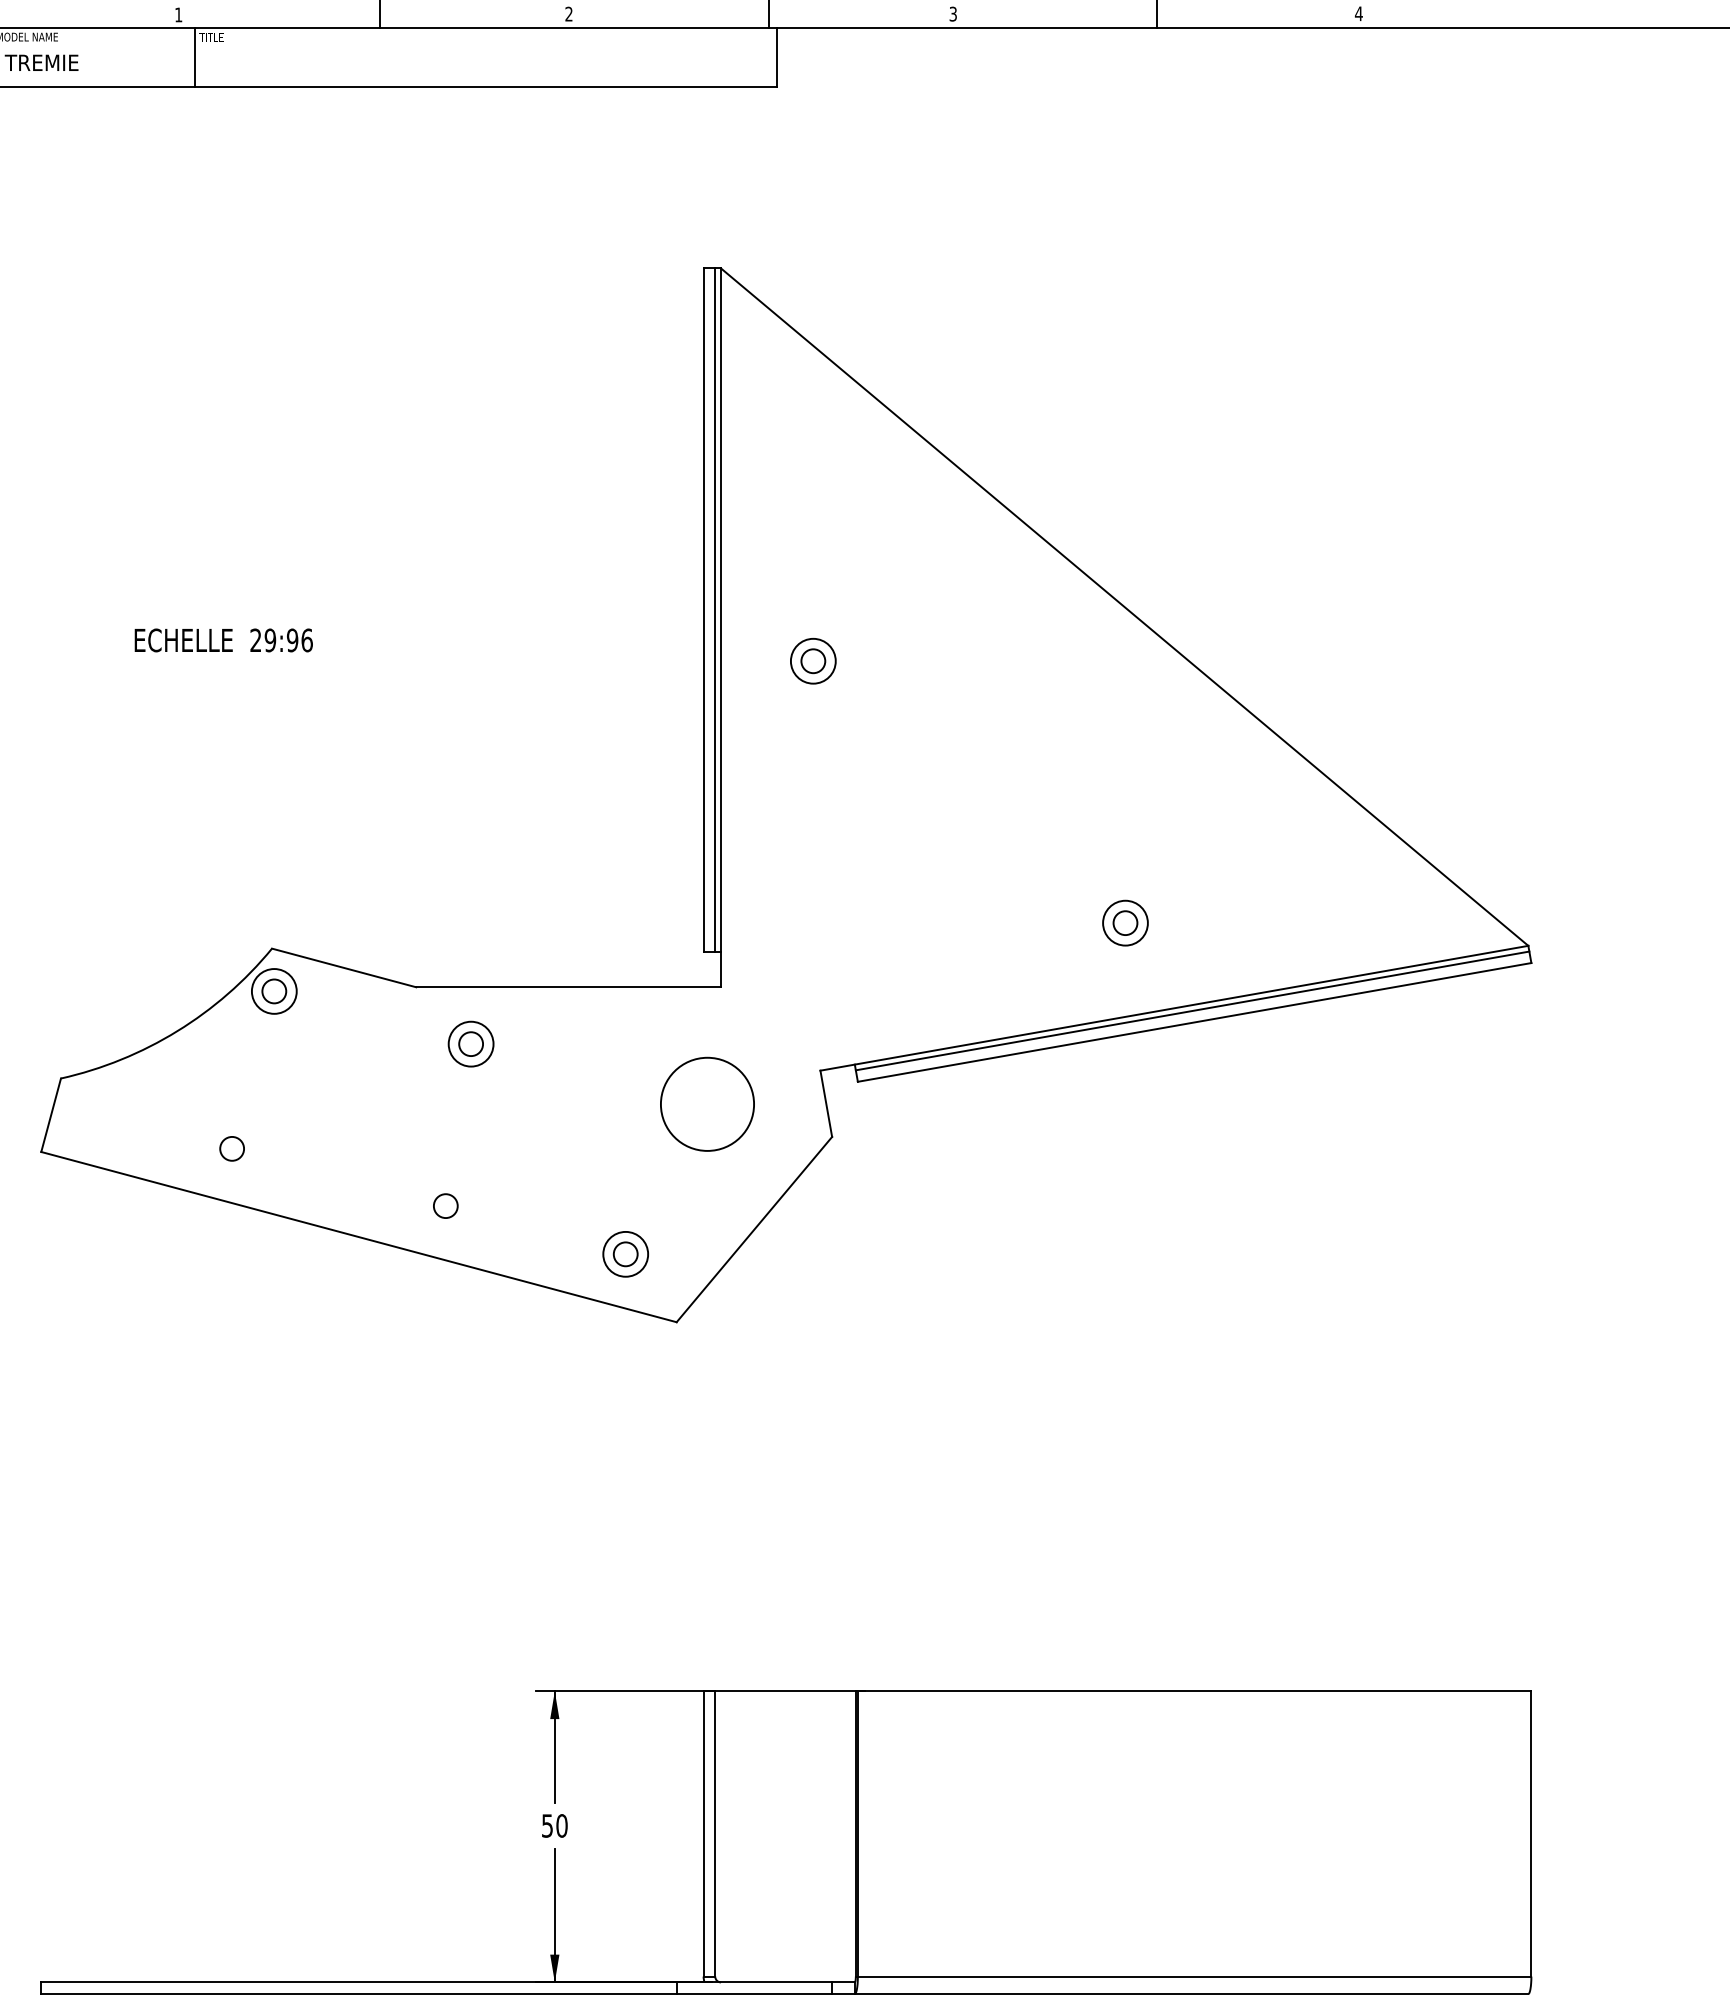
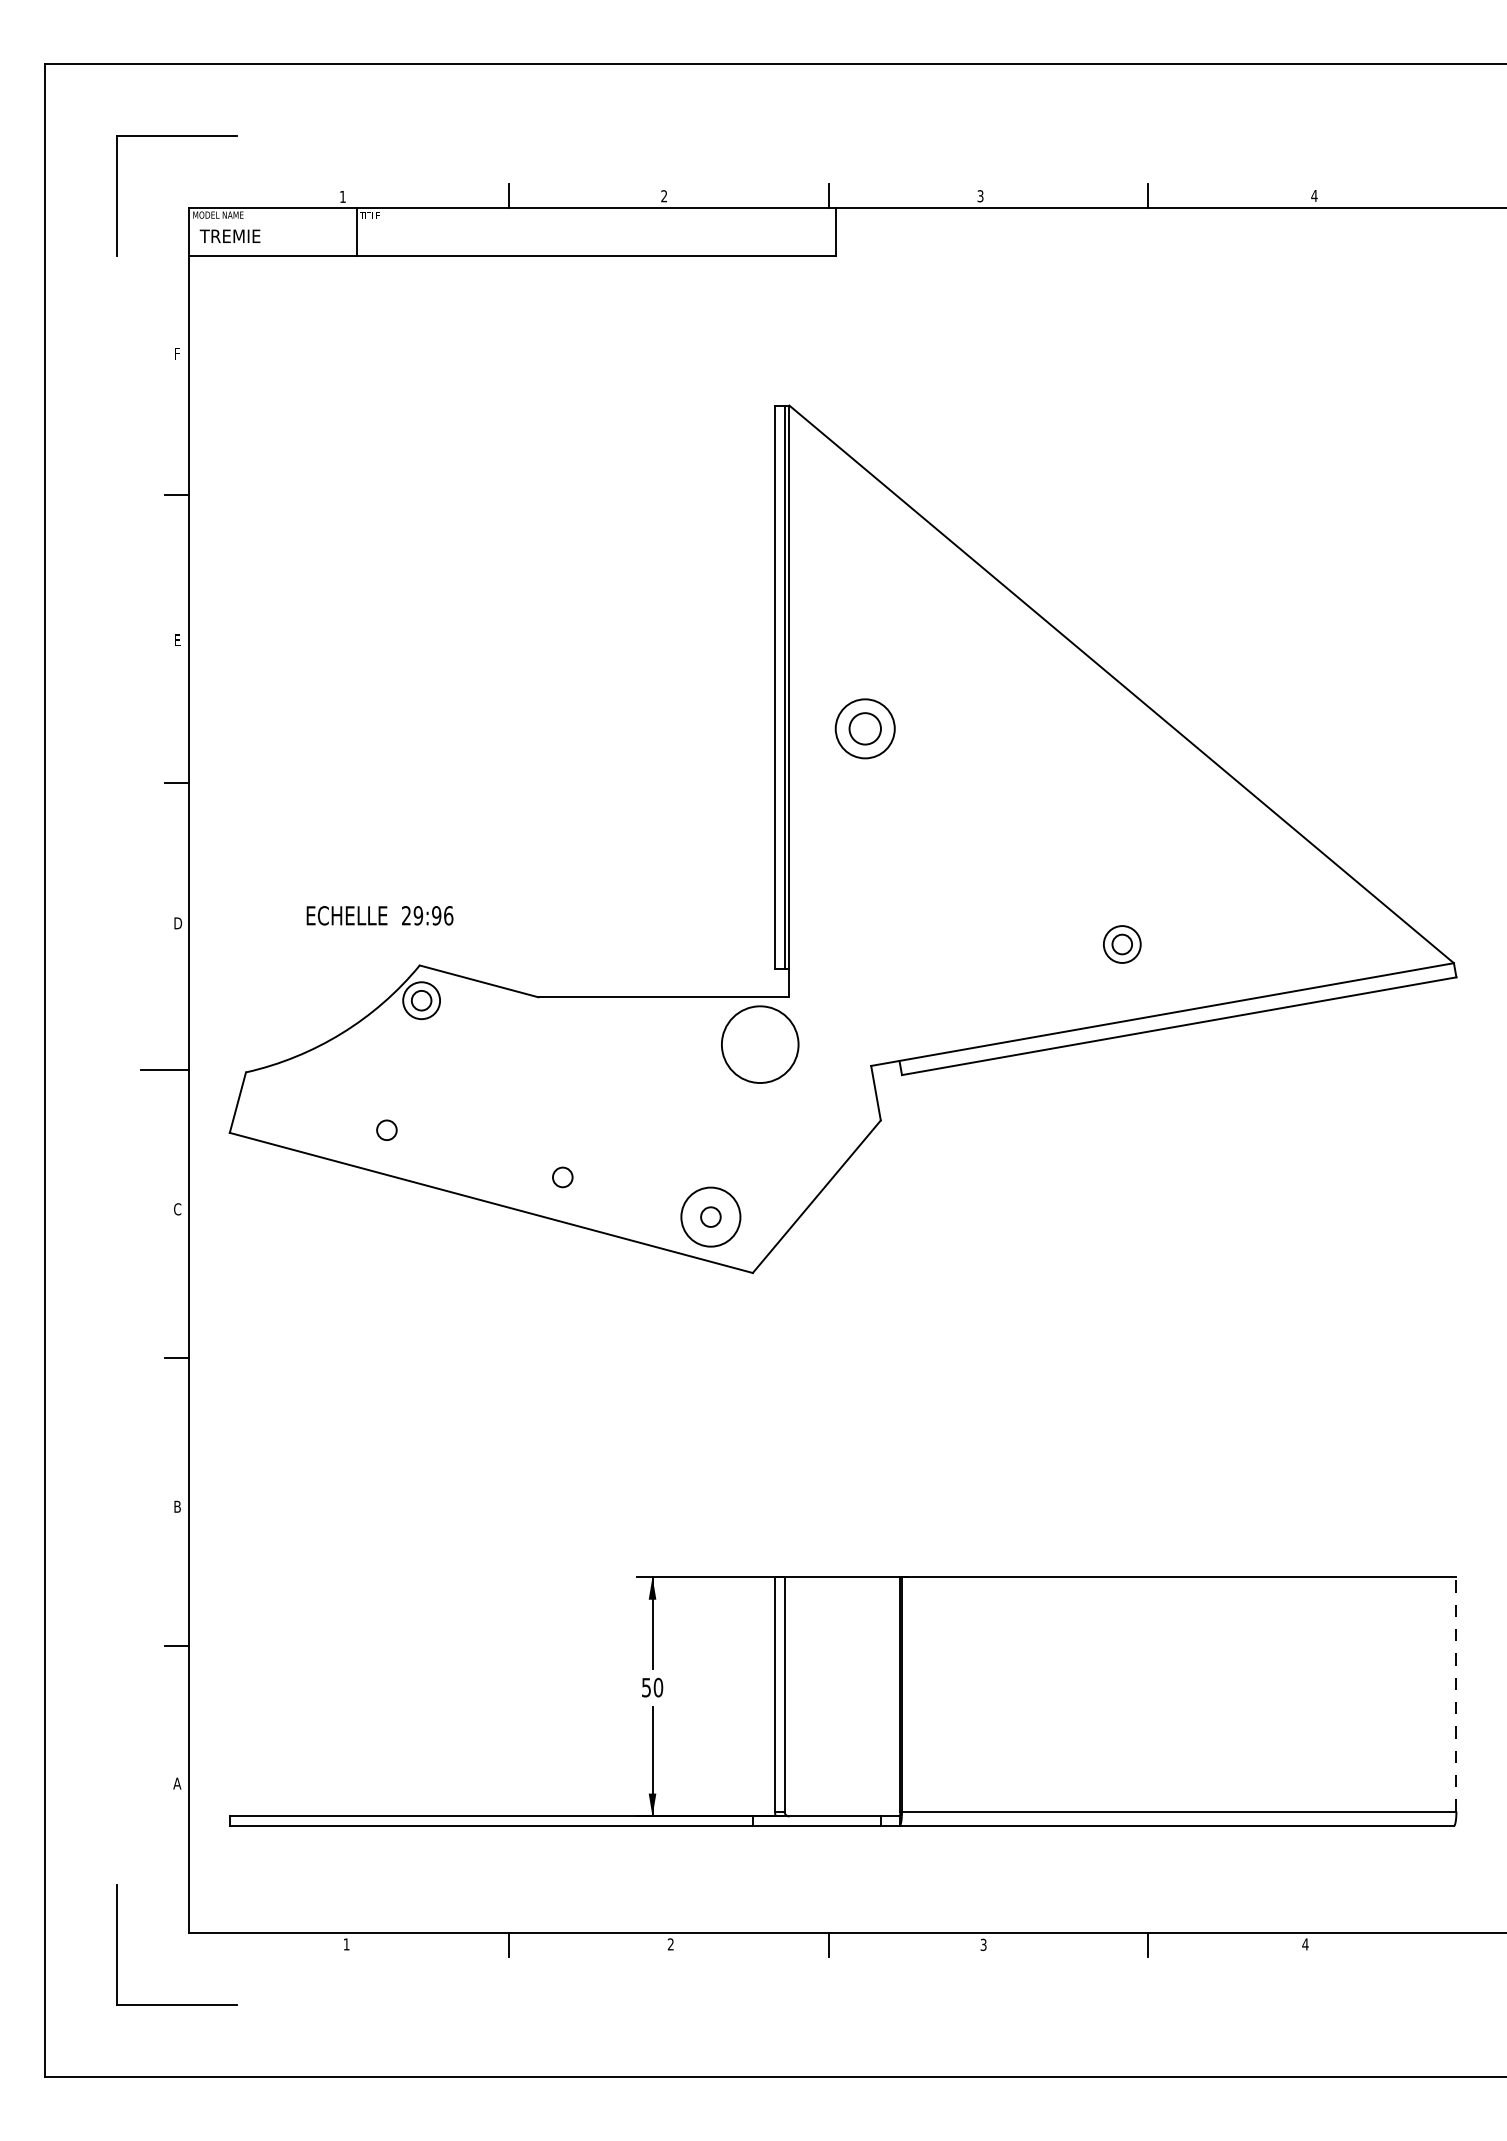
text: (223, 640) -> (379, 915), moved
part: (813, 660) -> (865, 728), size x1.6
line: (1192, 1010) -> (1177, 1016), removed
part: (470, 1043) -> (583, 1043), removed
circle: (707, 1104) -> (760, 1044), moved
circle: (625, 1253) -> (710, 1216), size x1.6
line: (1531, 1833) -> (1456, 1693), solid -> dashed

